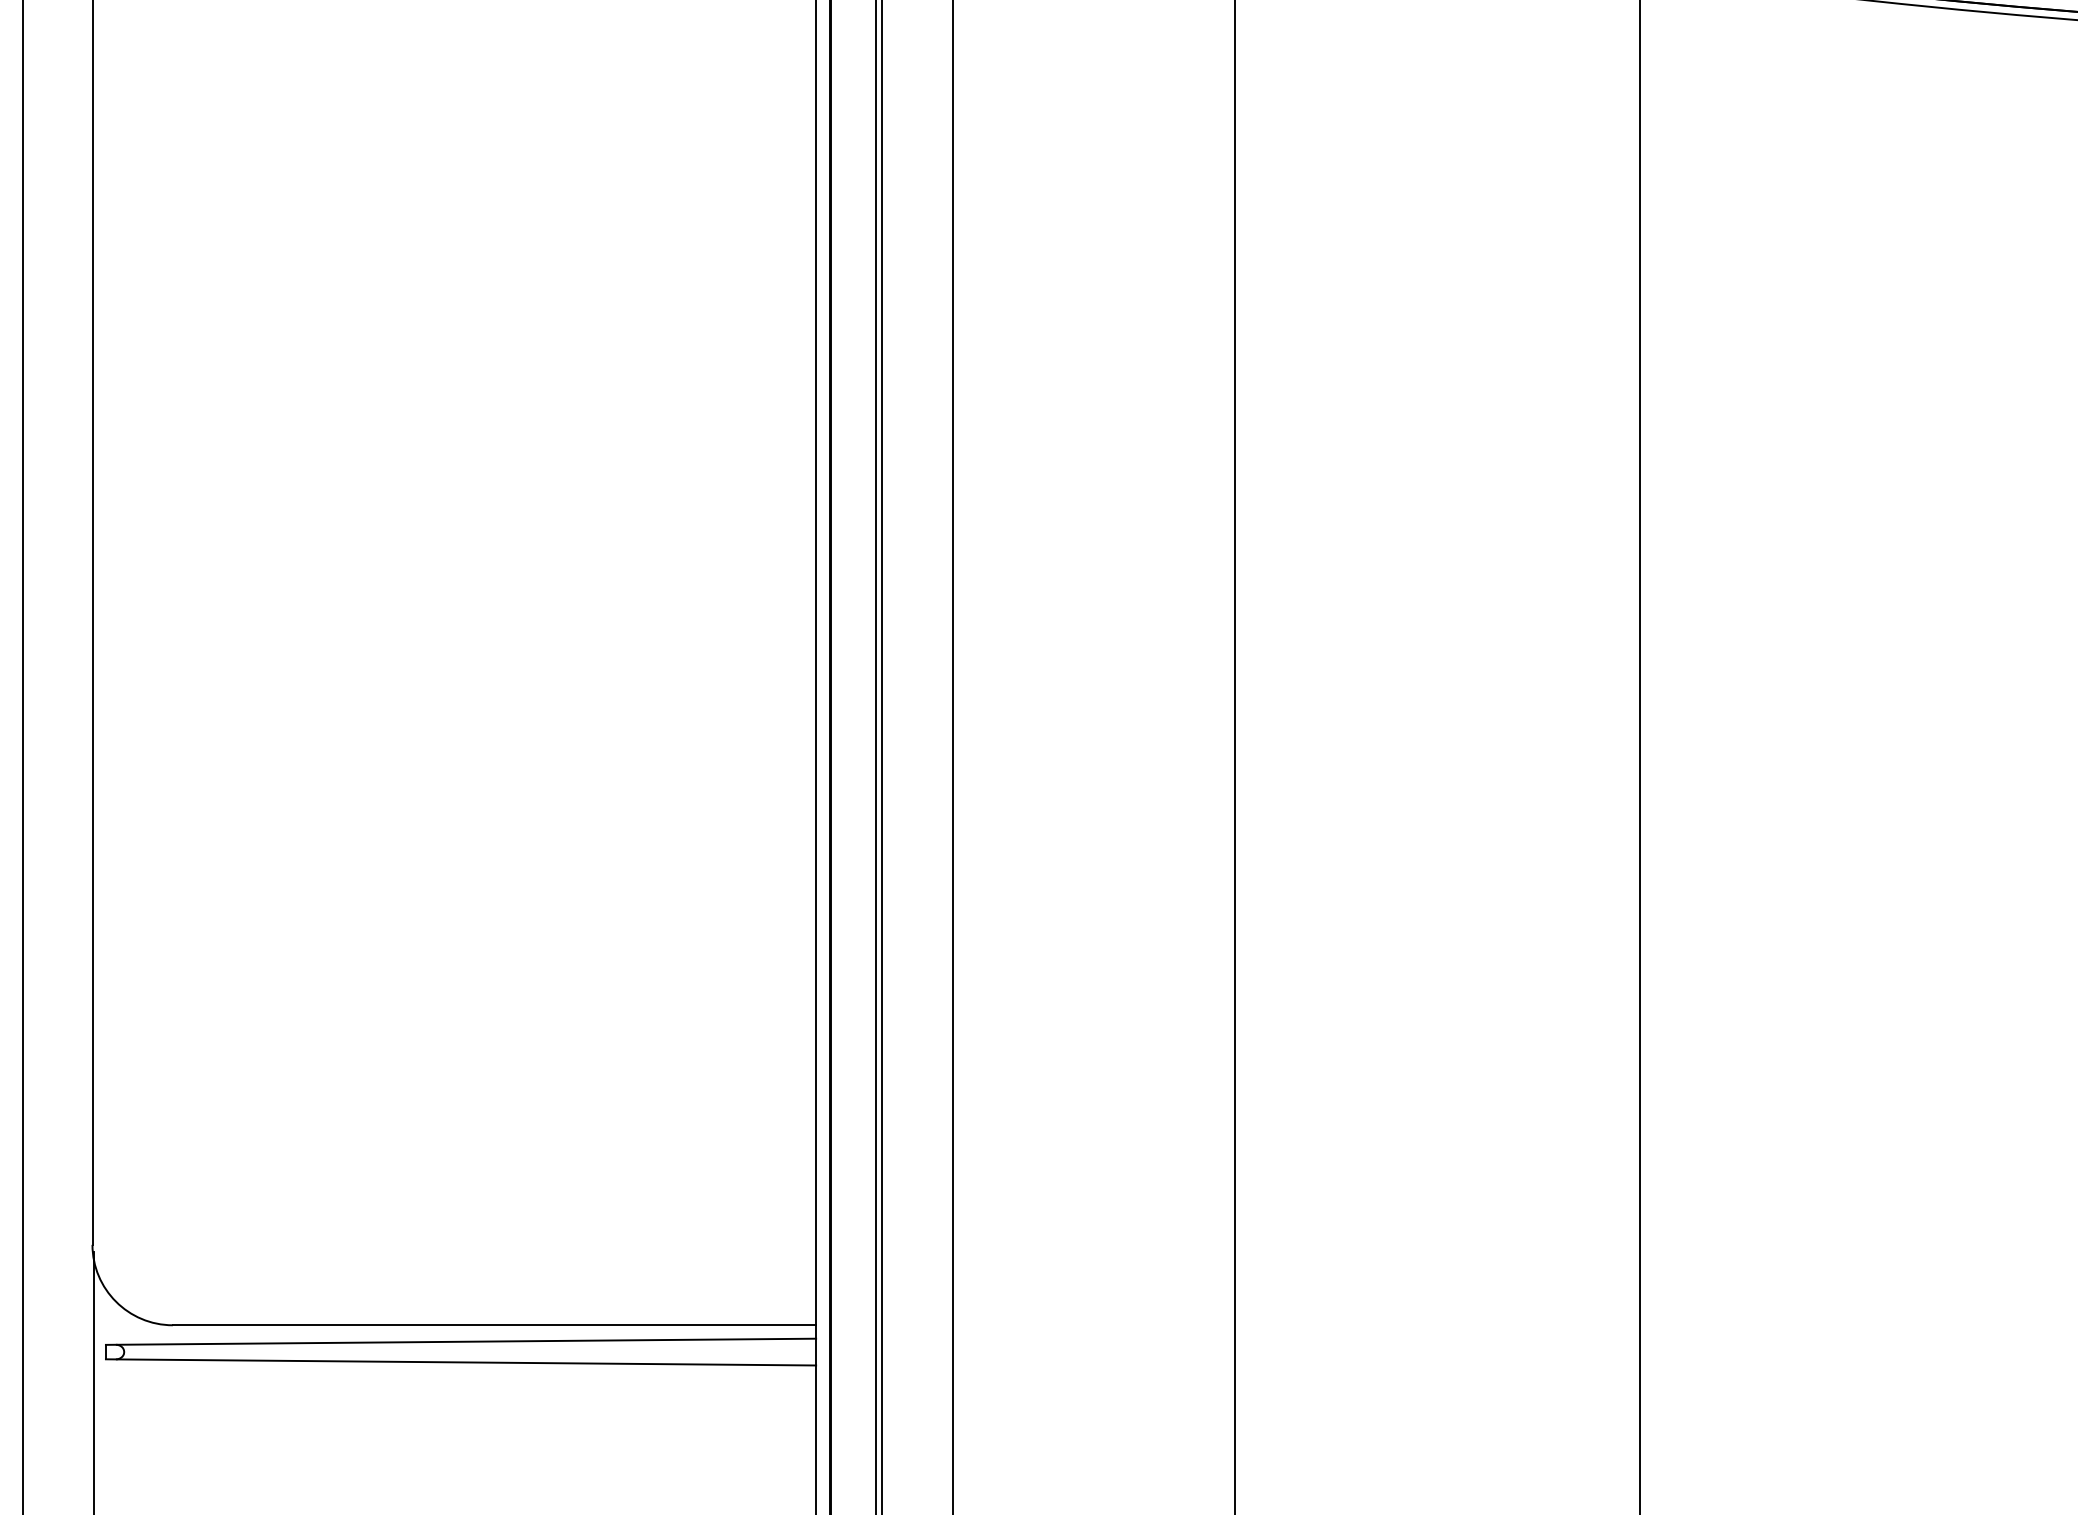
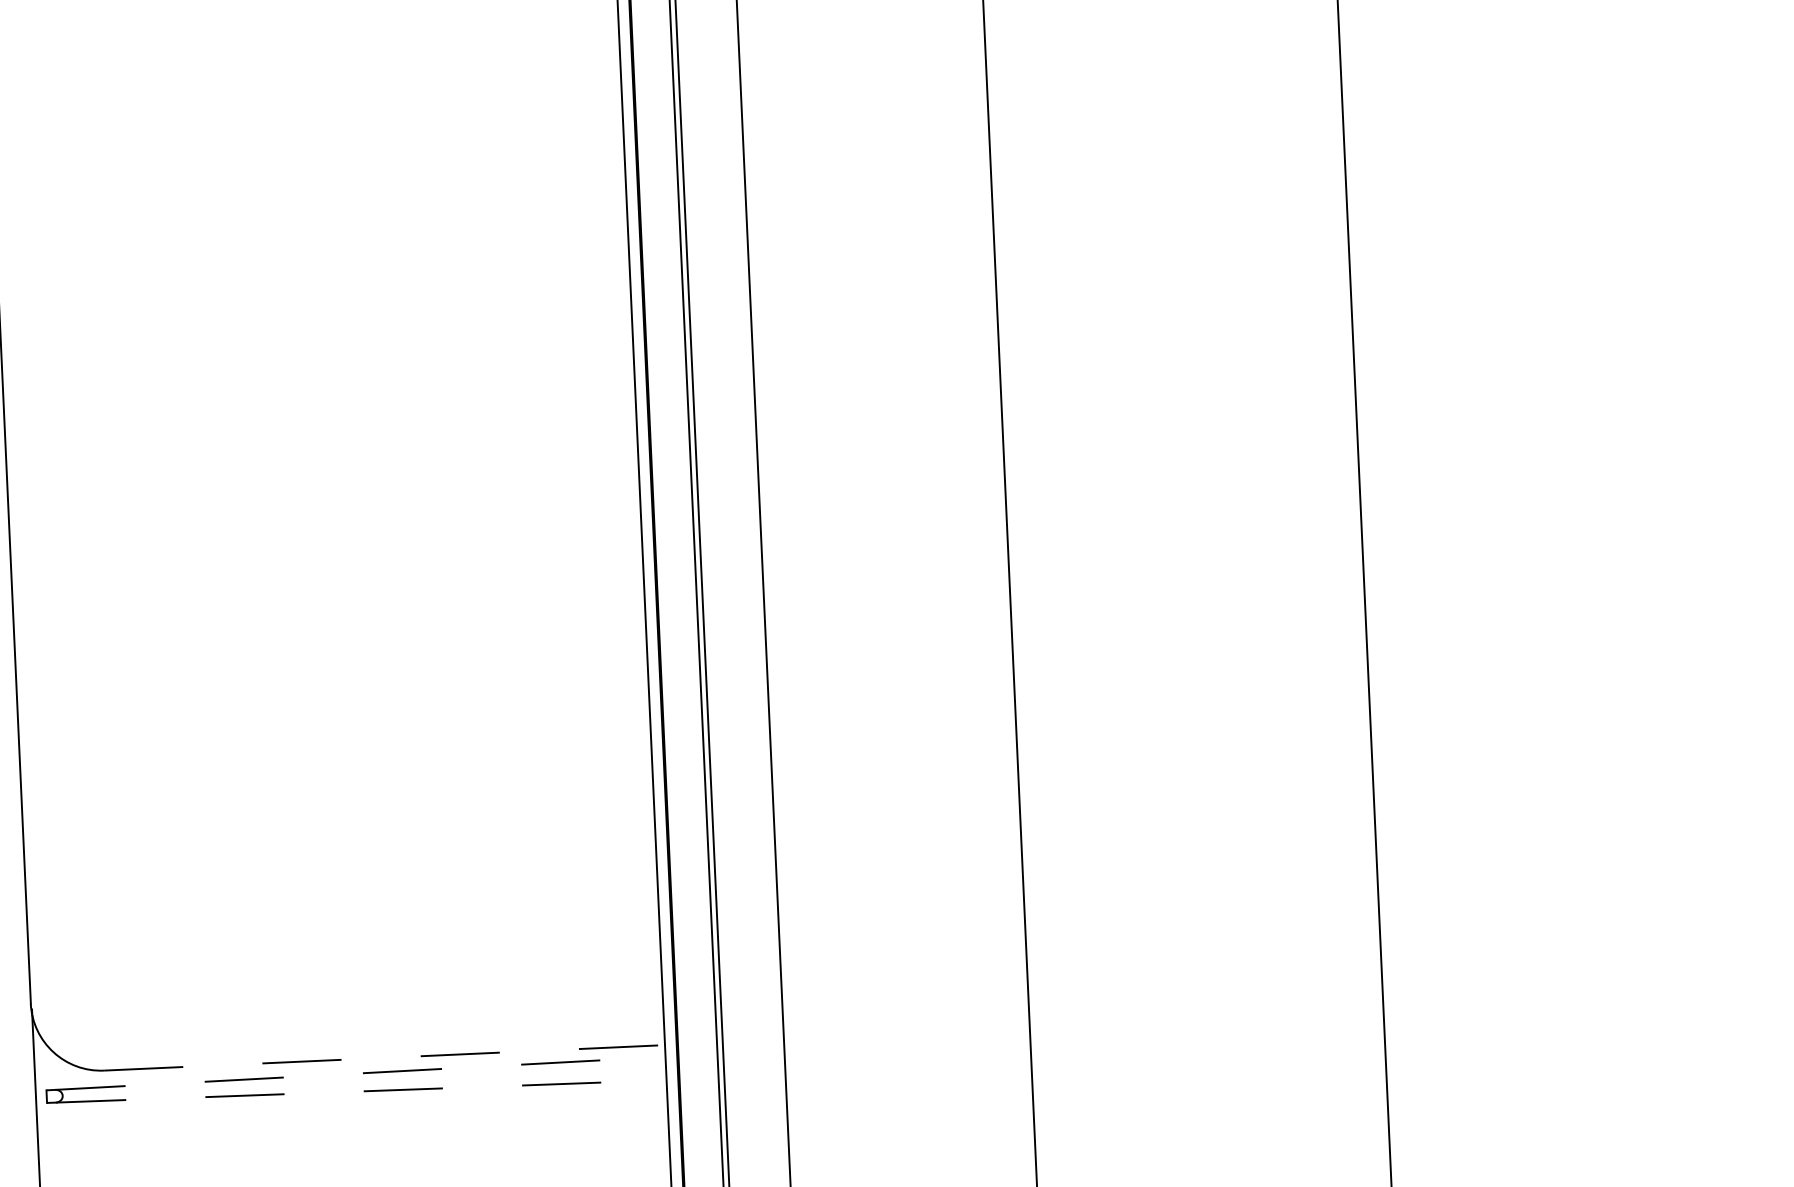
line: (494, 1325) -> (384, 1058), solid -> dashed
line: (461, 1341) -> (356, 1073), solid -> dashed
line: (461, 1362) -> (357, 1091), solid -> dashed

